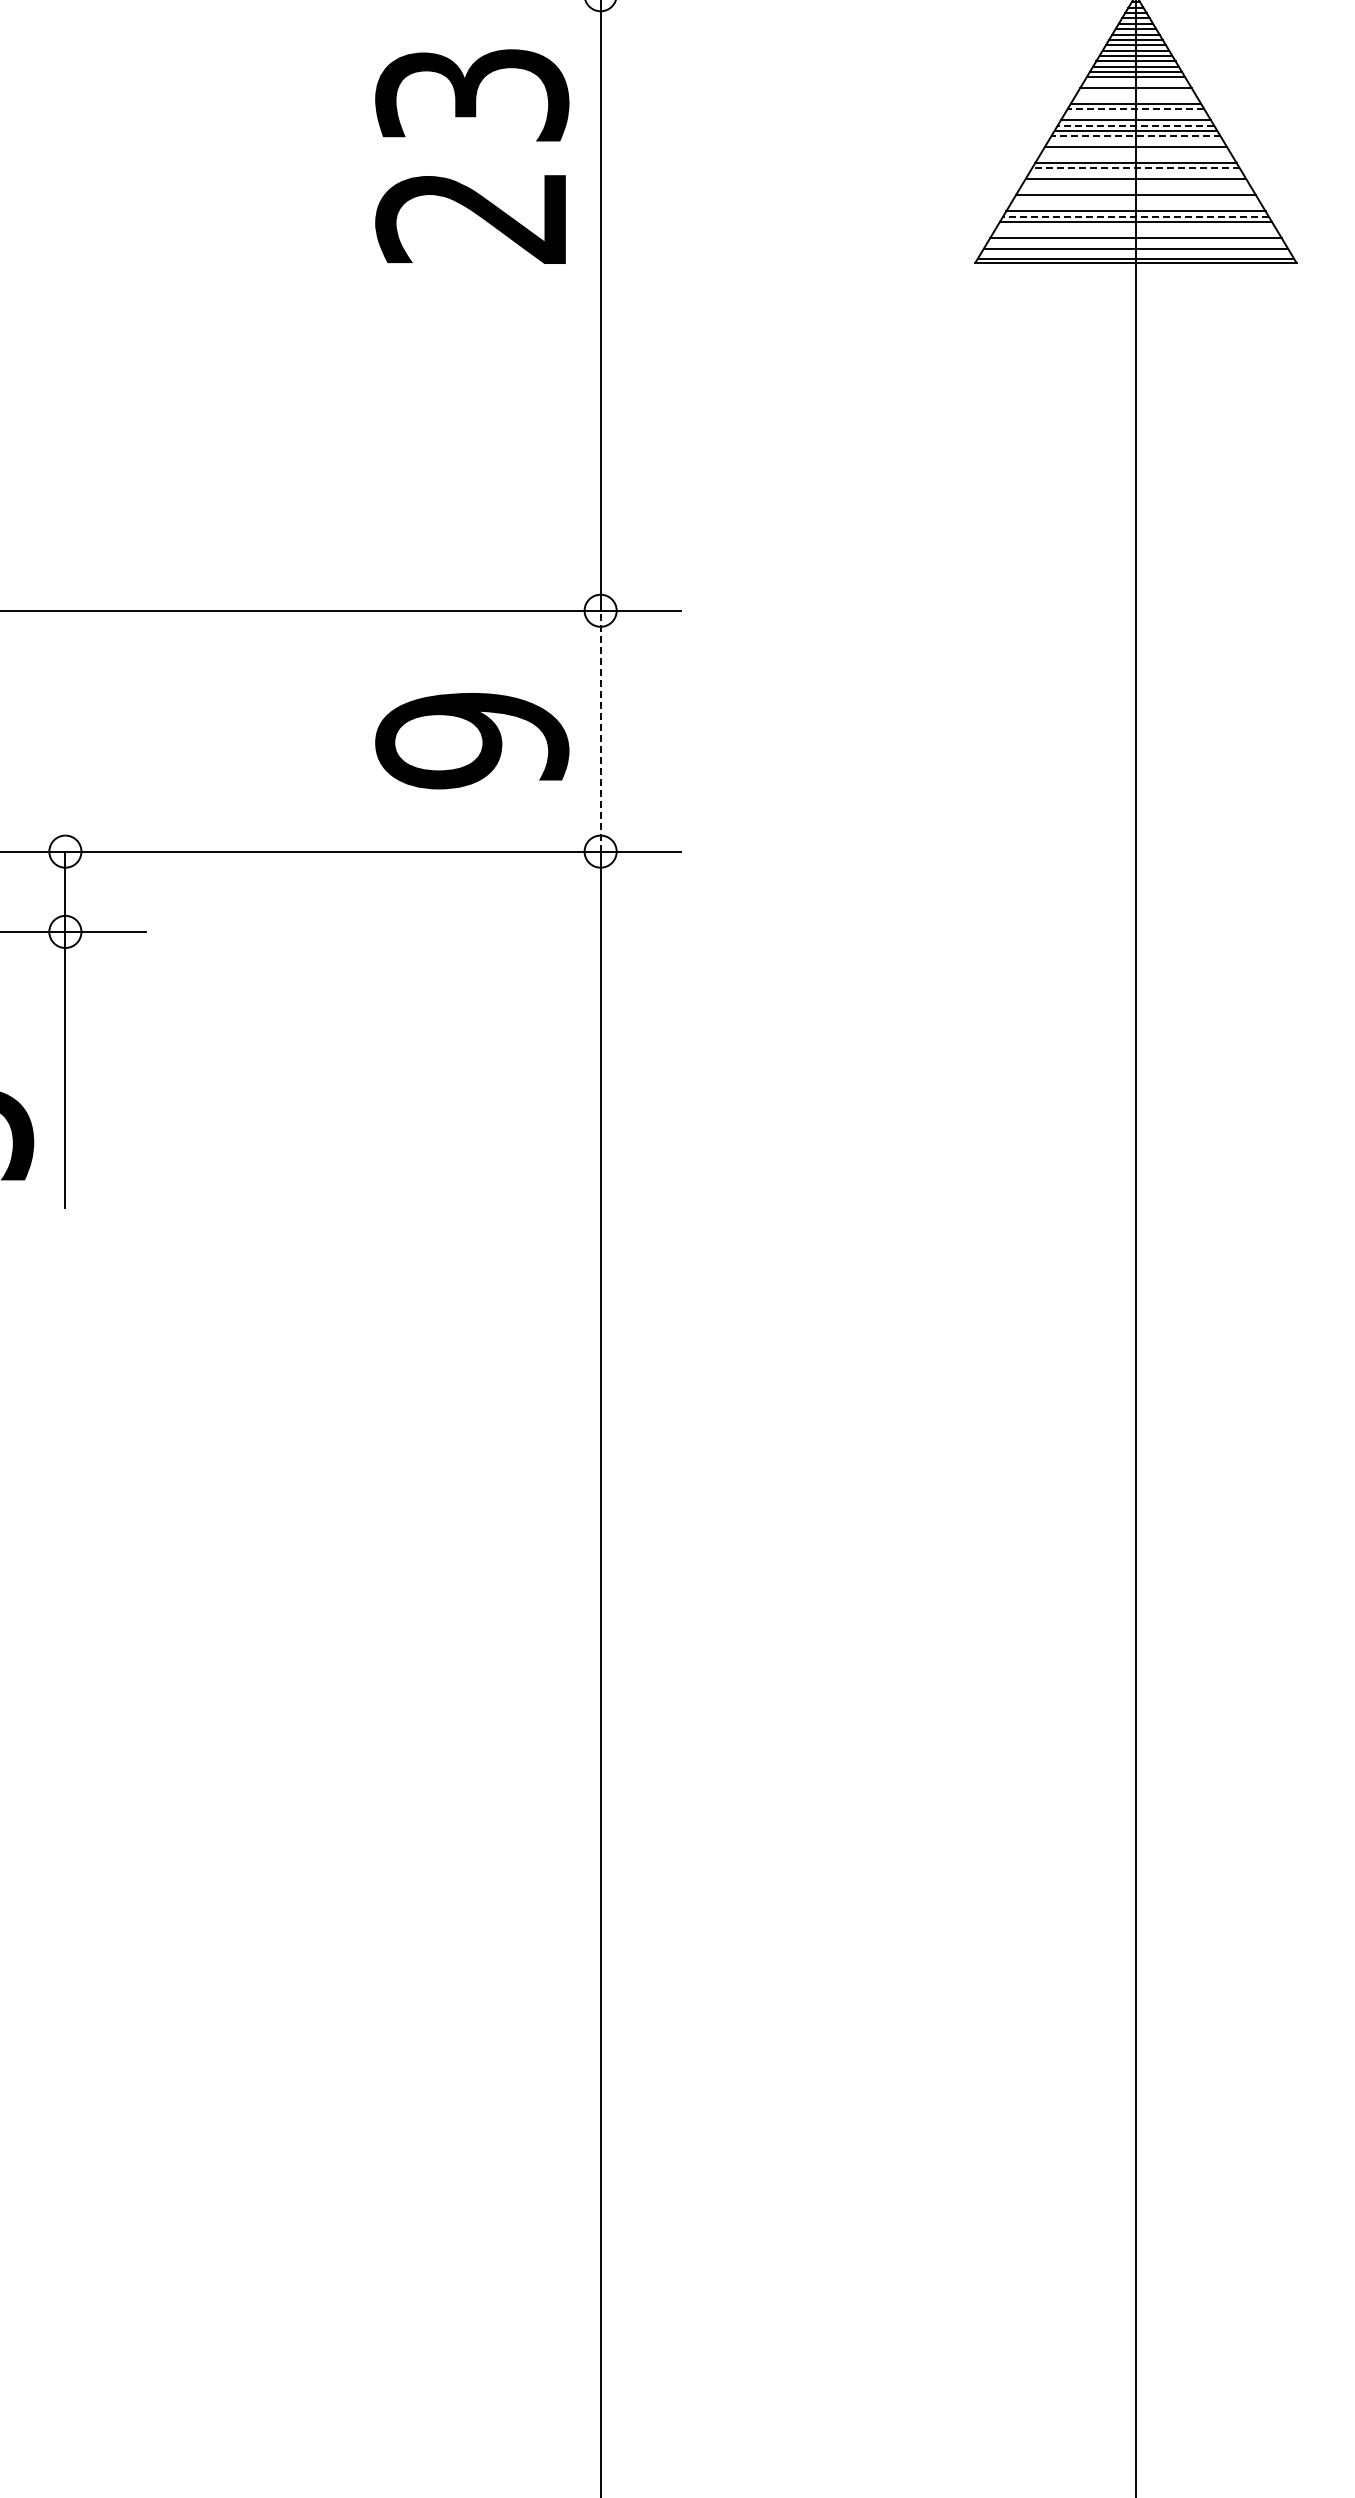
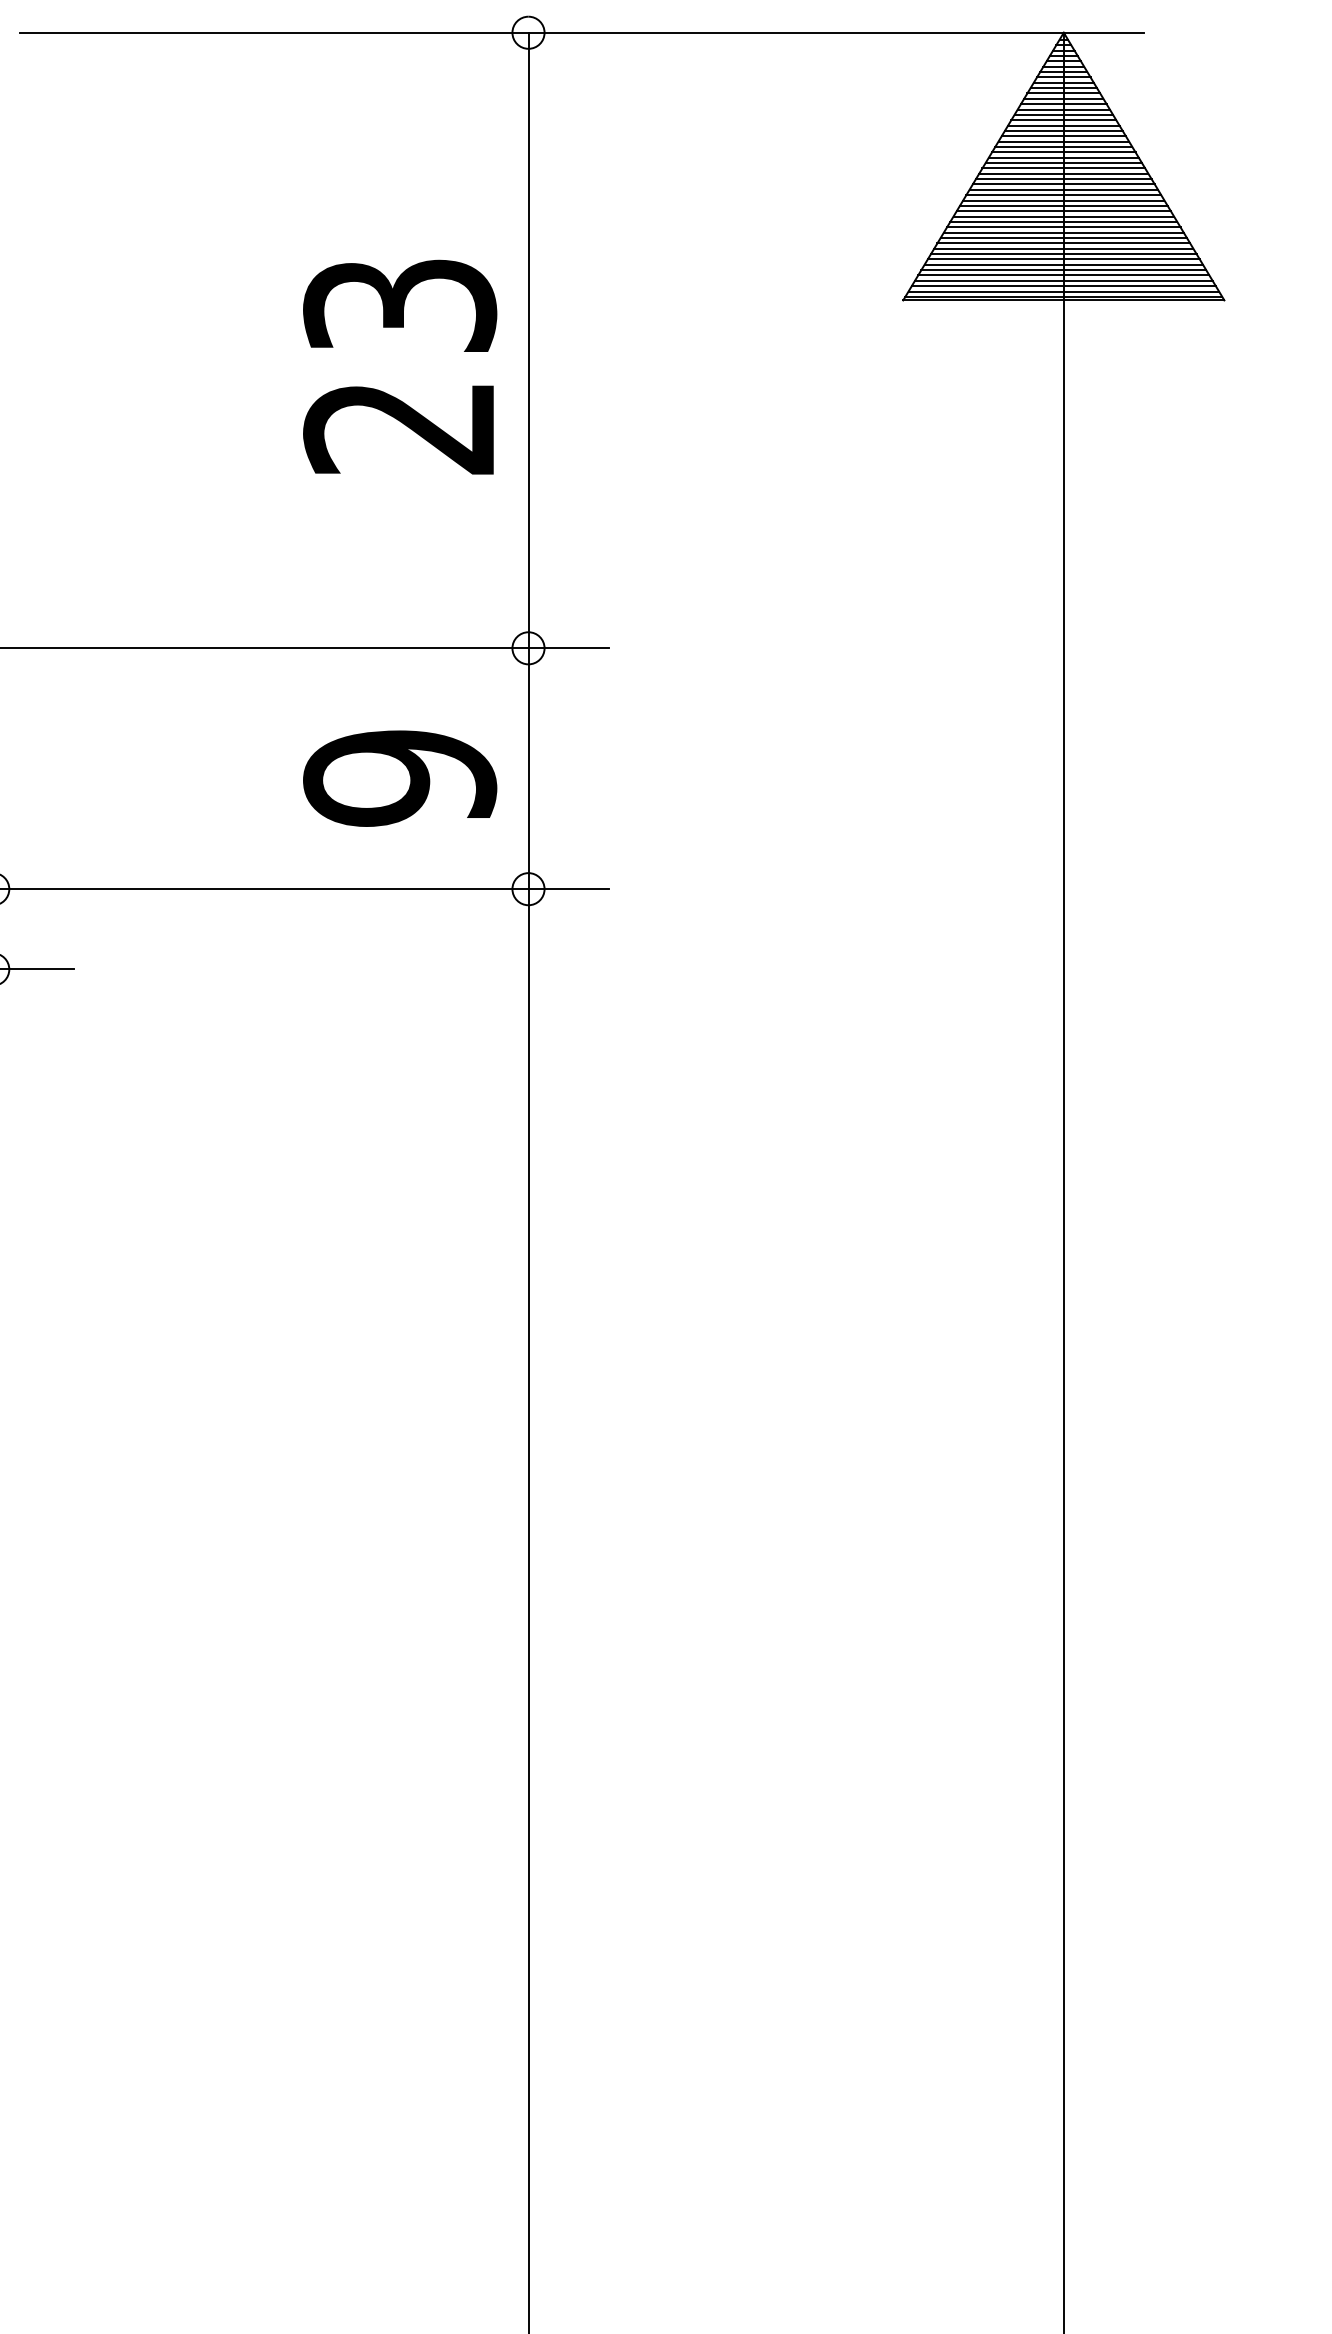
line: (1135, 82) -> (1063, 120), added
line: (1135, 93) -> (1063, 131), added
line: (1135, 98) -> (1063, 136), added
line: (1135, 109) -> (1063, 147), dashed -> solid
line: (1135, 114) -> (1063, 152), added
line: (1135, 125) -> (1063, 163), dashed -> solid
line: (1135, 136) -> (1063, 174), dashed -> solid
line: (1135, 141) -> (1063, 179), added
line: (1135, 152) -> (1063, 190), added
text: (472, 156) -> (400, 367), moved
line: (1135, 157) -> (1063, 195), added
line: (1135, 168) -> (1063, 206), dashed -> solid
line: (1135, 173) -> (1063, 211), added
line: (1135, 184) -> (1063, 222), added
line: (1135, 189) -> (1063, 227), added
line: (1135, 200) -> (1063, 238), added
line: (1135, 205) -> (1063, 243), added
line: (1135, 216) -> (1063, 254), dashed -> solid
line: (1135, 227) -> (1063, 265), added
line: (1135, 232) -> (1063, 270), added
line: (1135, 243) -> (1063, 281), added
line: (1135, 253) -> (1063, 291), added
line: (600, 730) -> (528, 768), dashed -> solid

